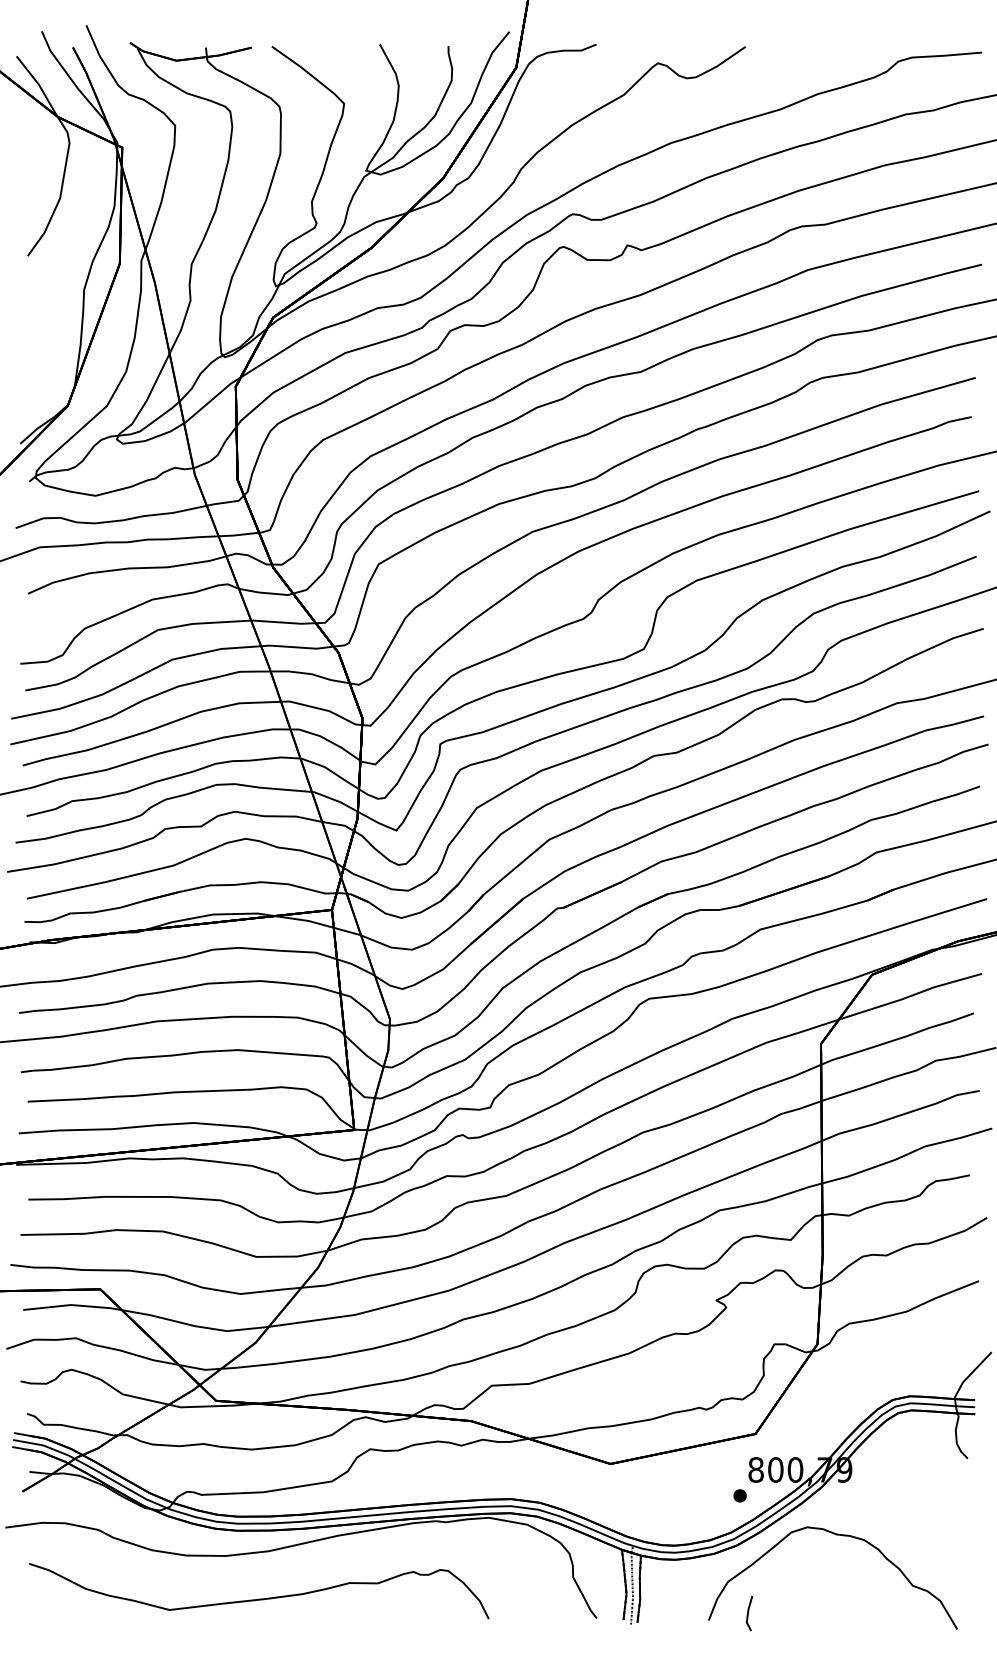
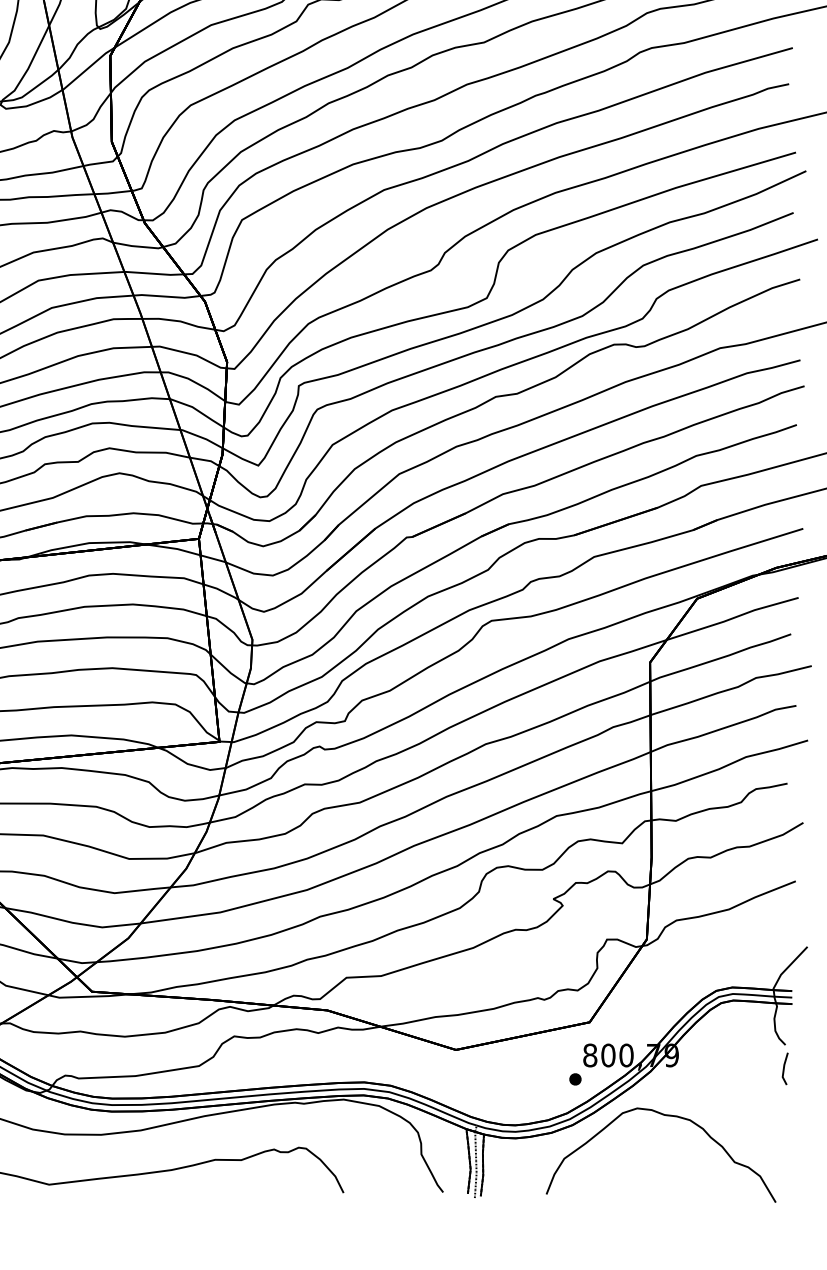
line: (748, 1613) -> (784, 1068), moved

